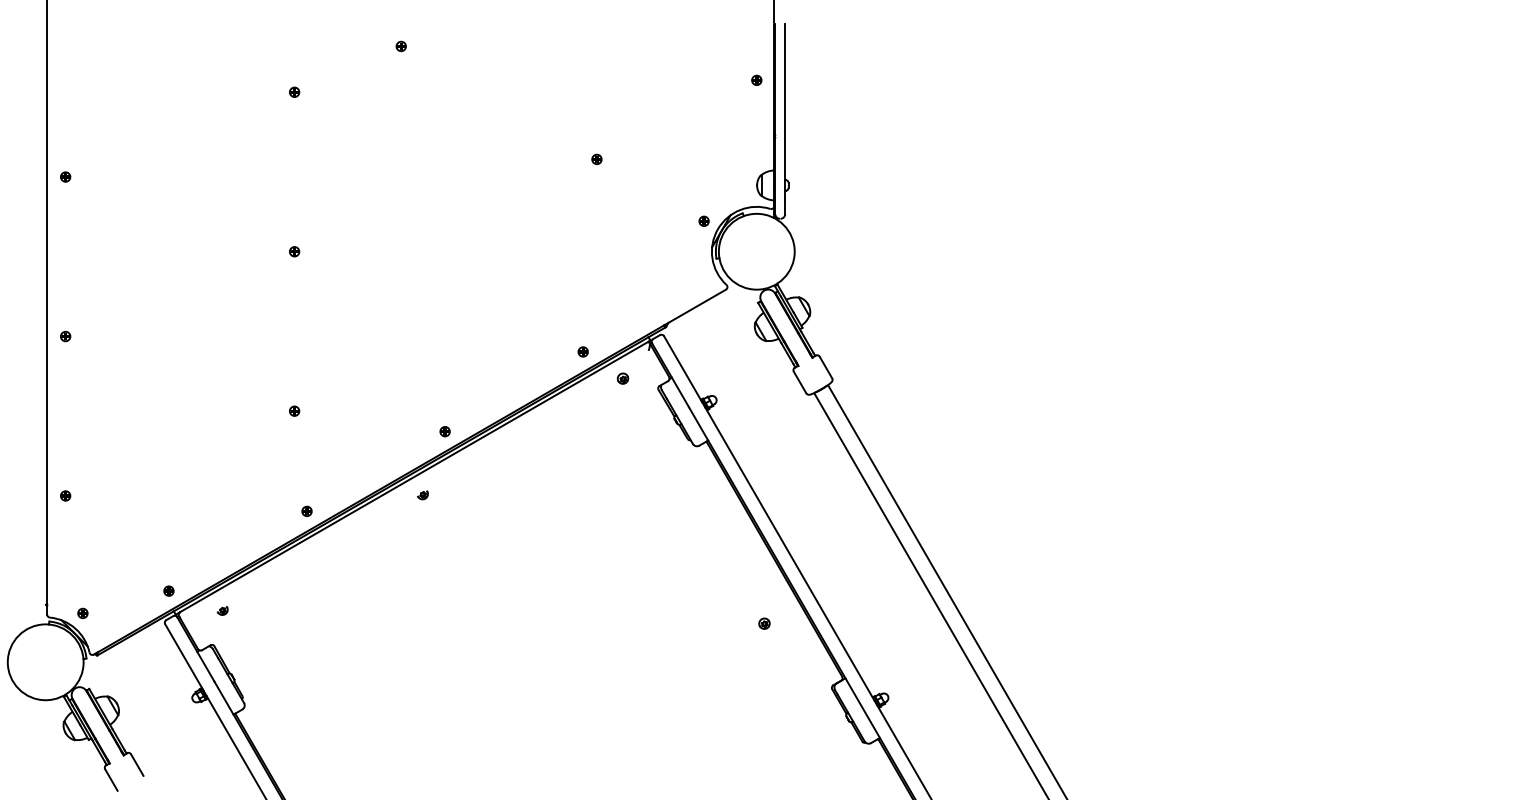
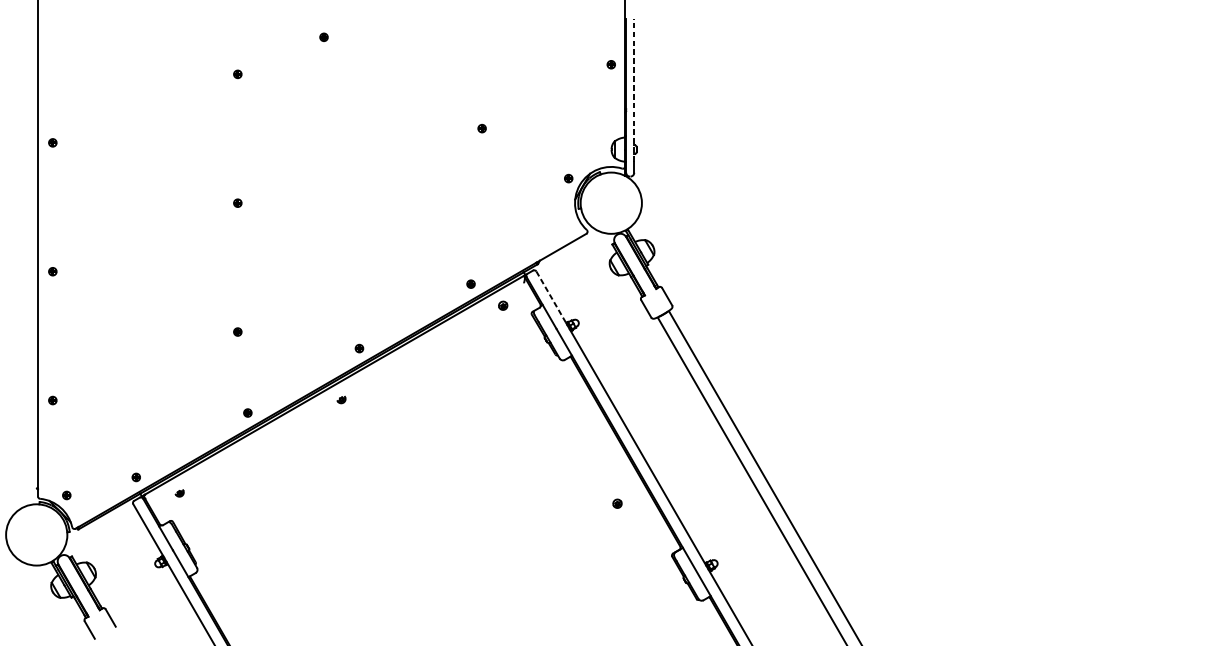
line: (785, 111) -> (634, 89), solid -> dashed
line: (682, 368) -> (551, 297), solid -> dashed

